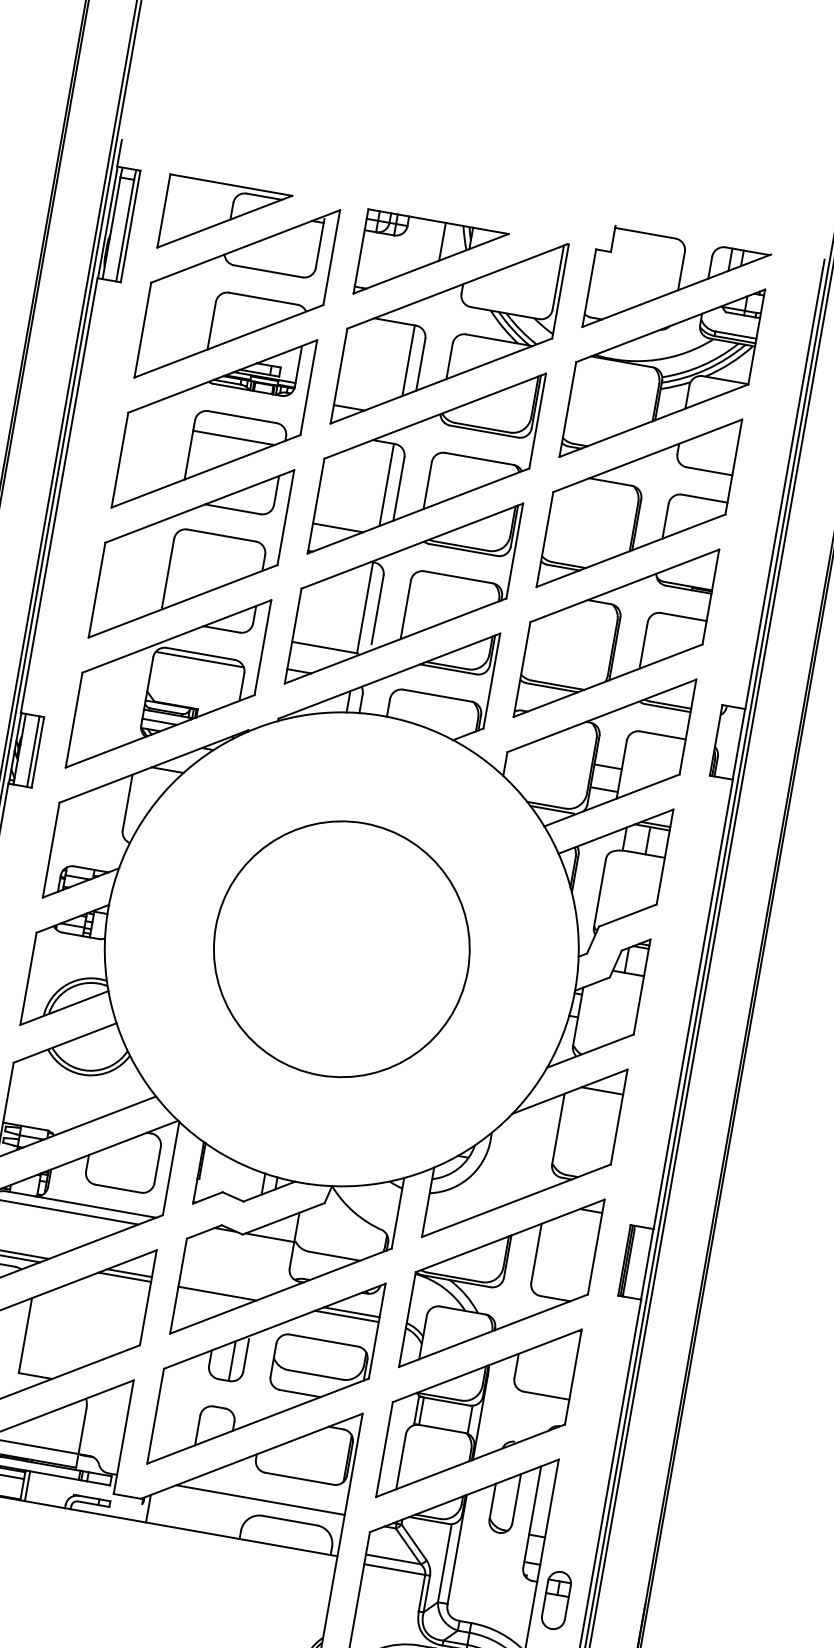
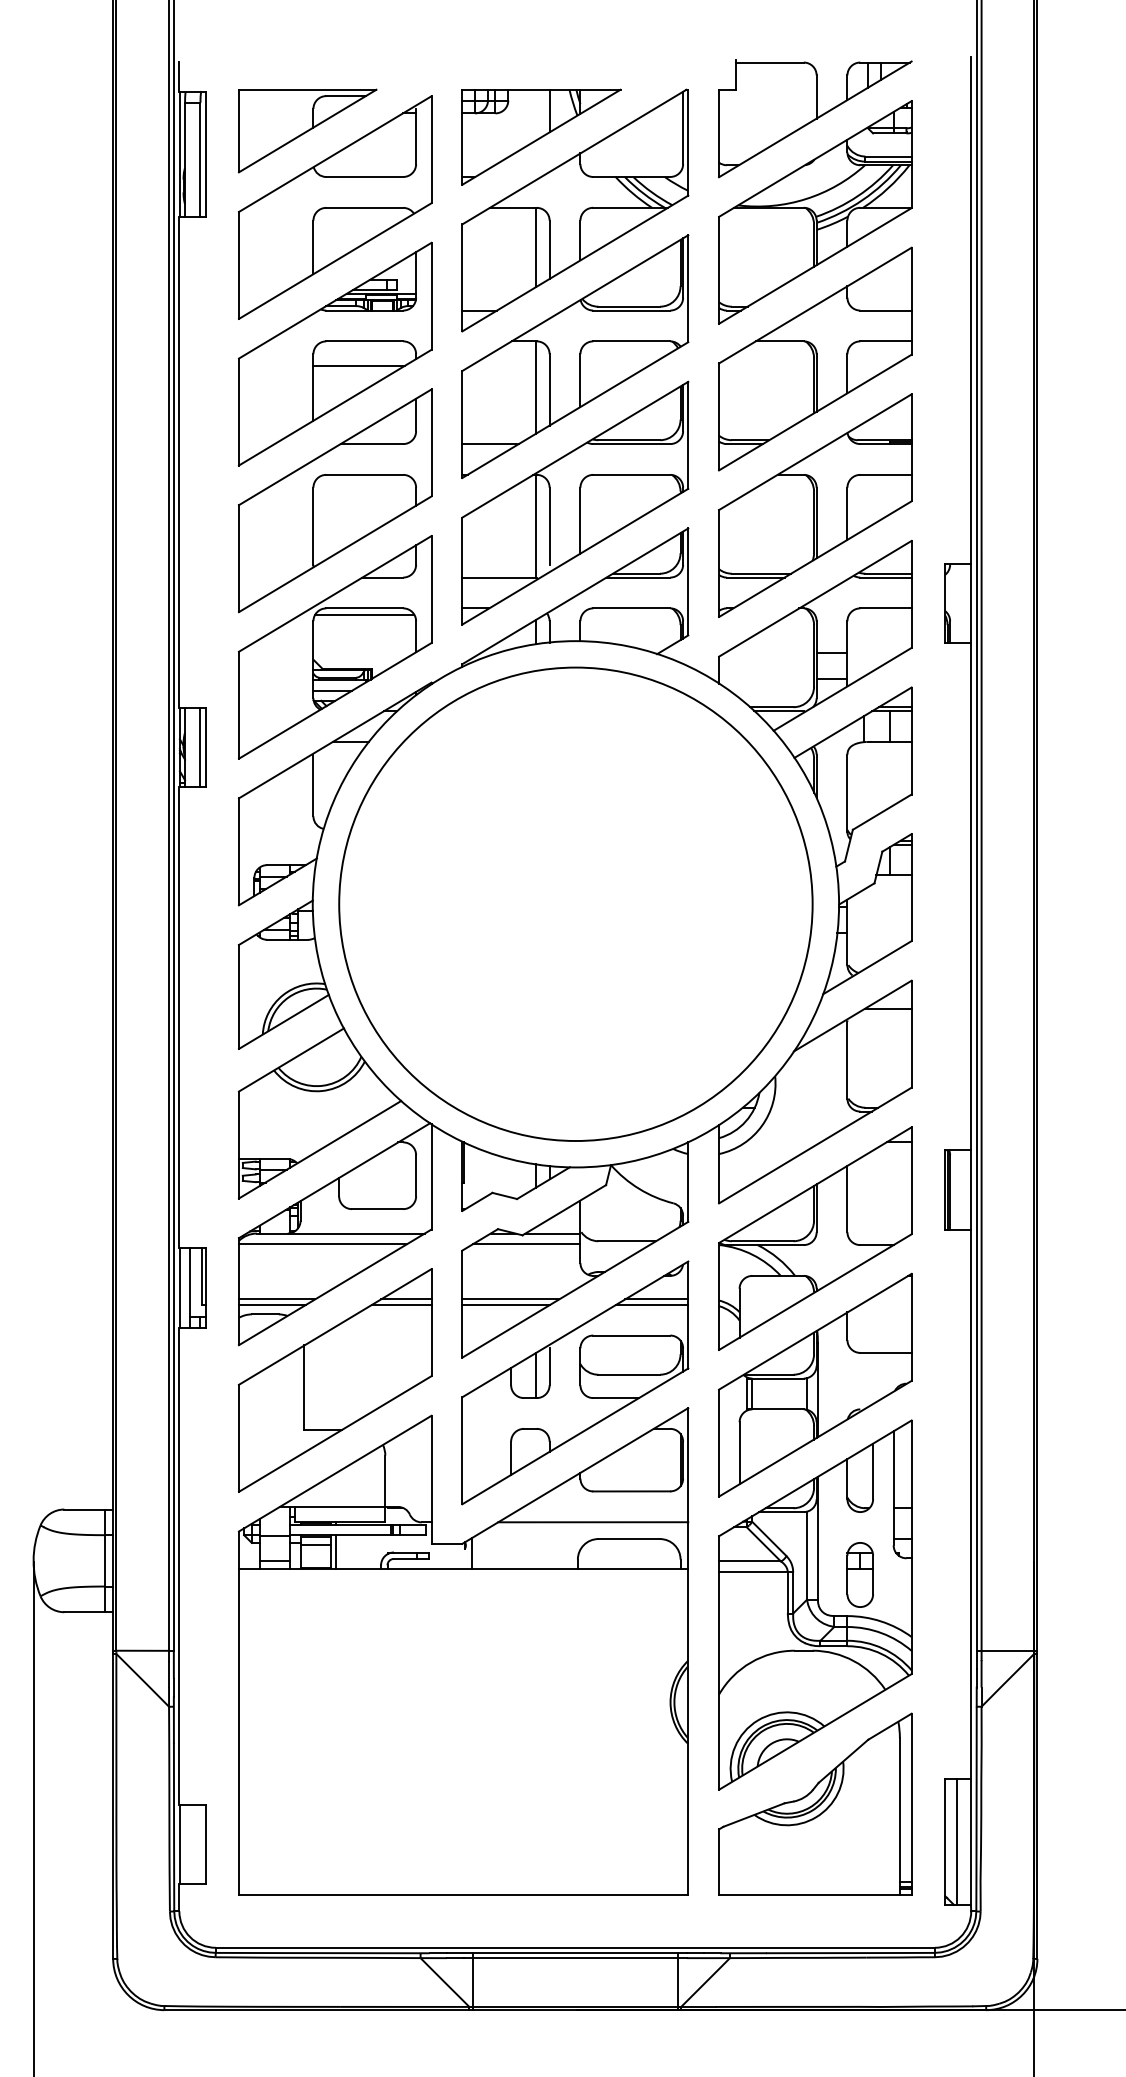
circle: (341, 948) -> (575, 903), size x1.67
line: (244, 1243) -> (526, 1244), added
line: (221, 1289) -> (510, 1299), added
part: (555, 1599) -> (859, 1574), moved

